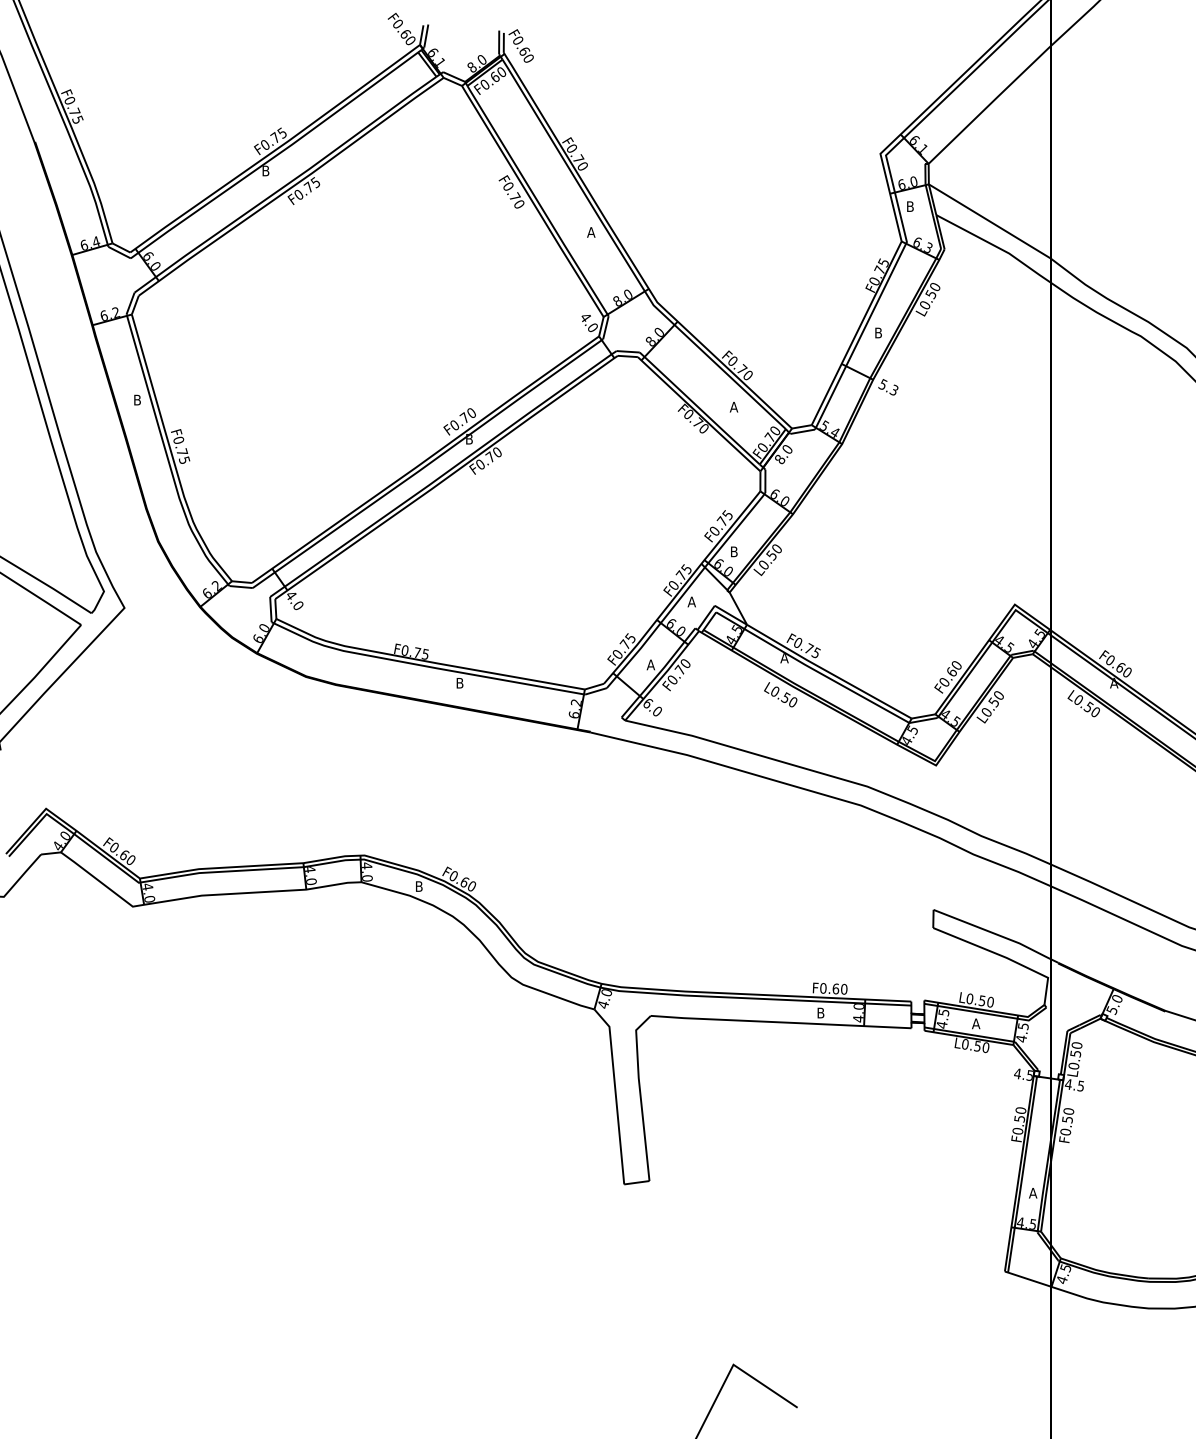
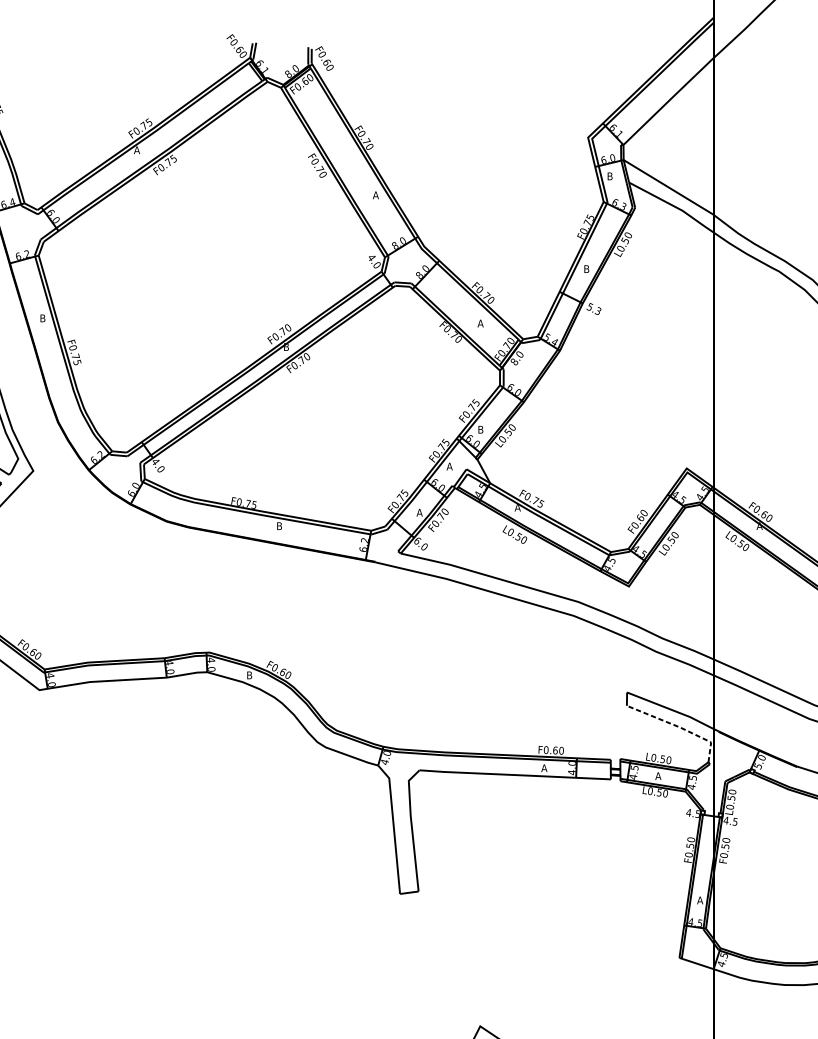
text: (265, 170) -> (136, 149), B -> A
line: (1004, 957) -> (679, 727), solid -> dashed
text: (820, 1012) -> (544, 767), B -> A

